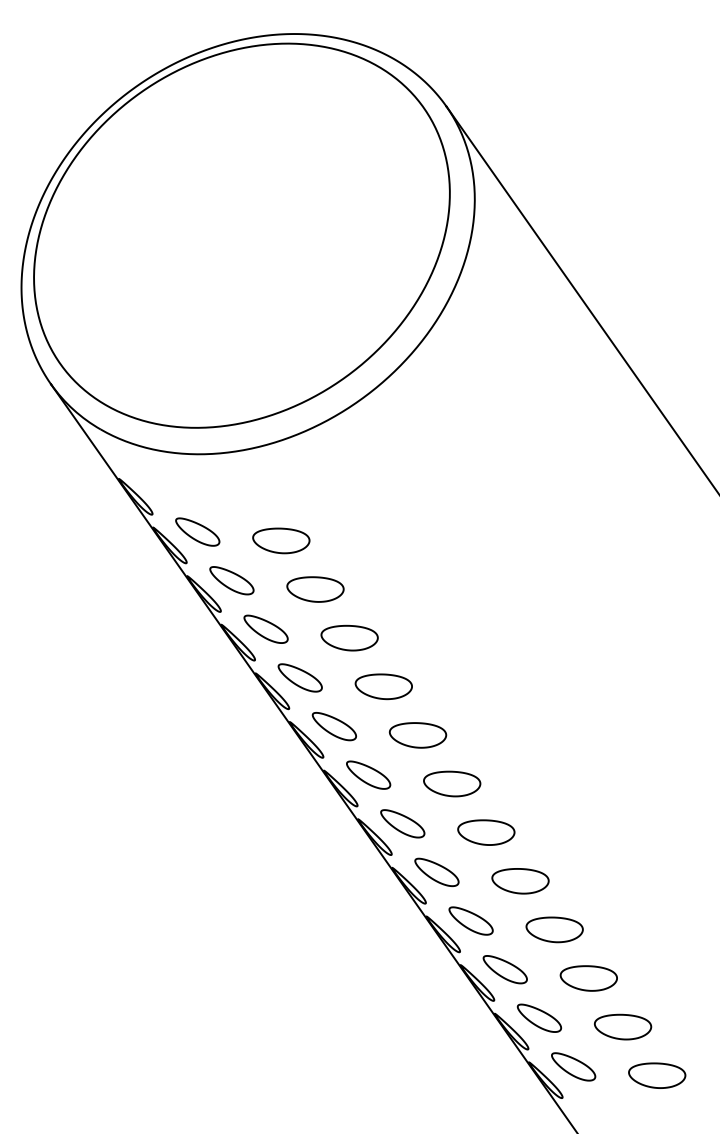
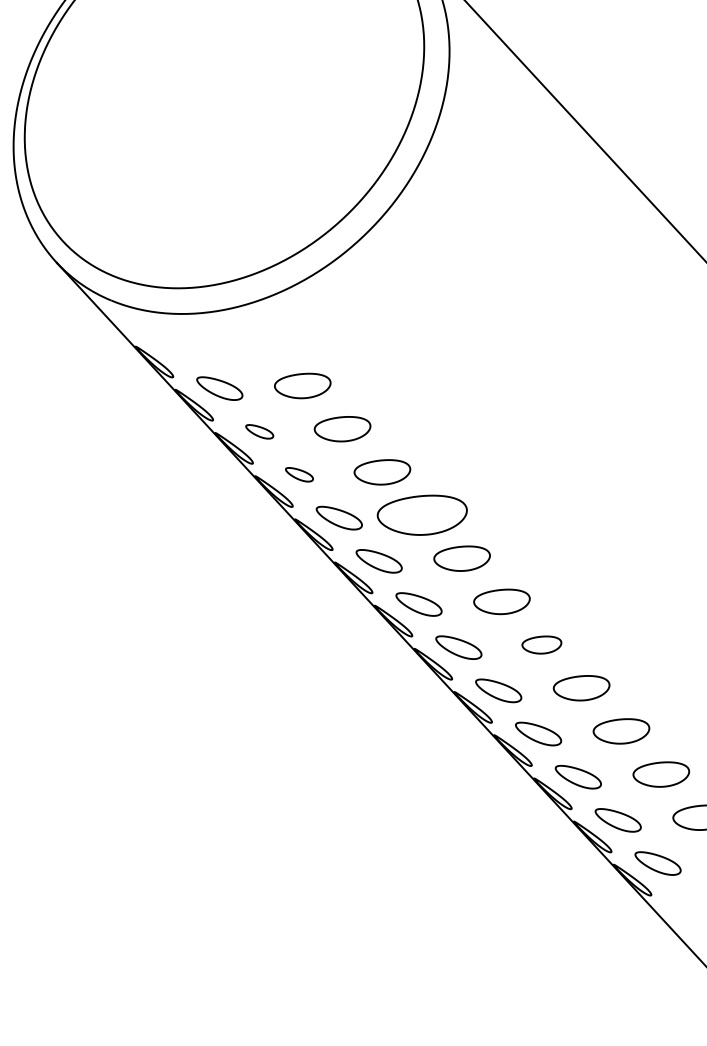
part: (231, 580) -> (259, 431), size x0.6
part: (265, 628) -> (298, 474), size x0.6
part: (383, 686) -> (422, 515), size x1.6
part: (486, 832) -> (542, 645), size x0.7

